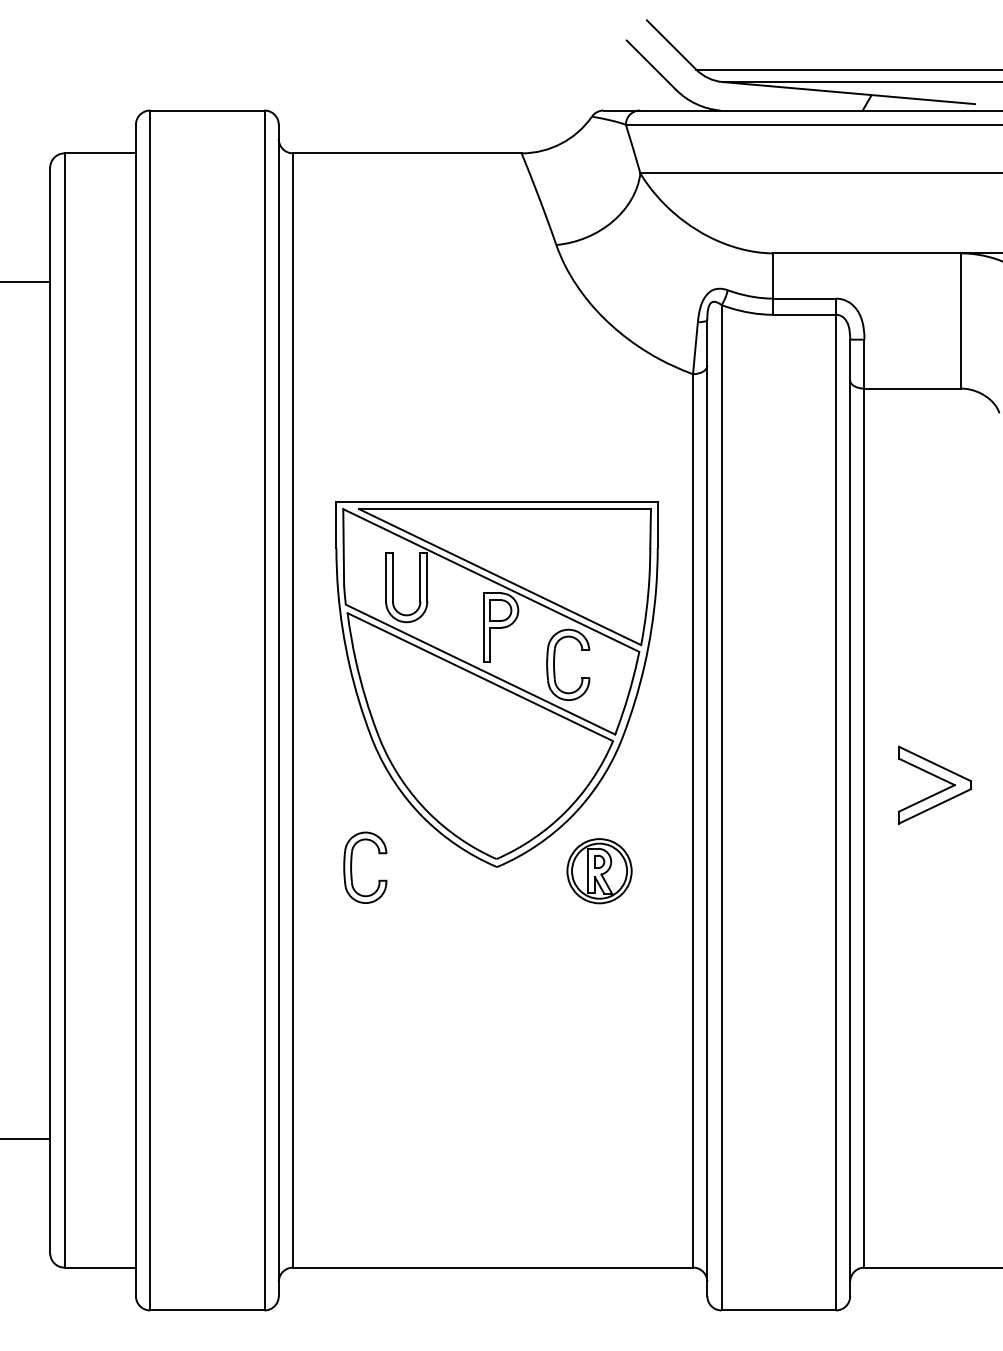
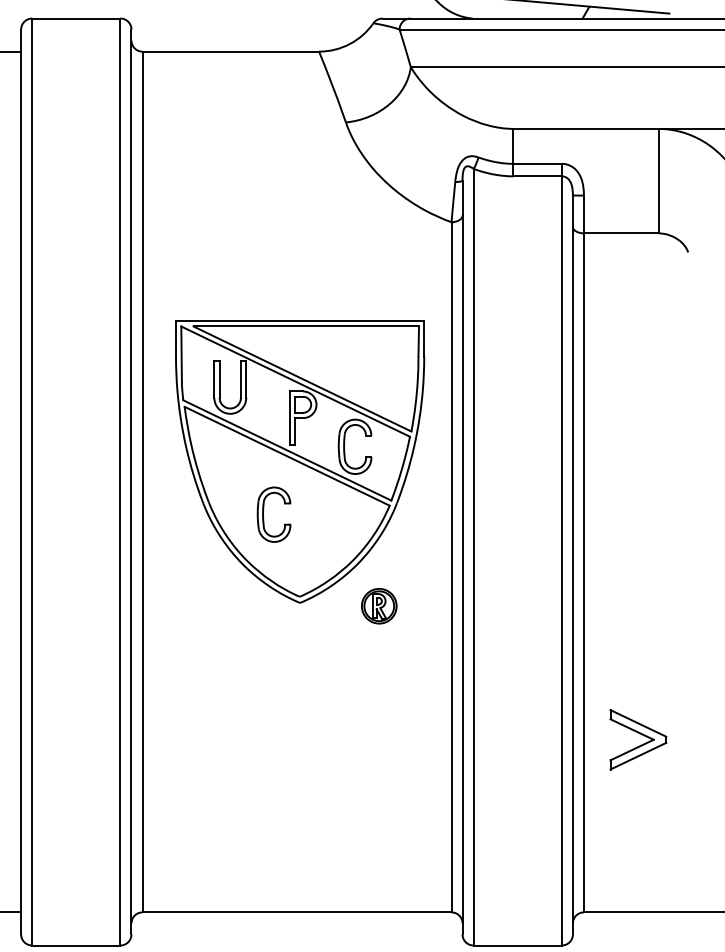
part: (938, 778) -> (641, 734), moved
part: (352, 871) -> (264, 517), moved
part: (599, 871) -> (379, 606), size x0.7

